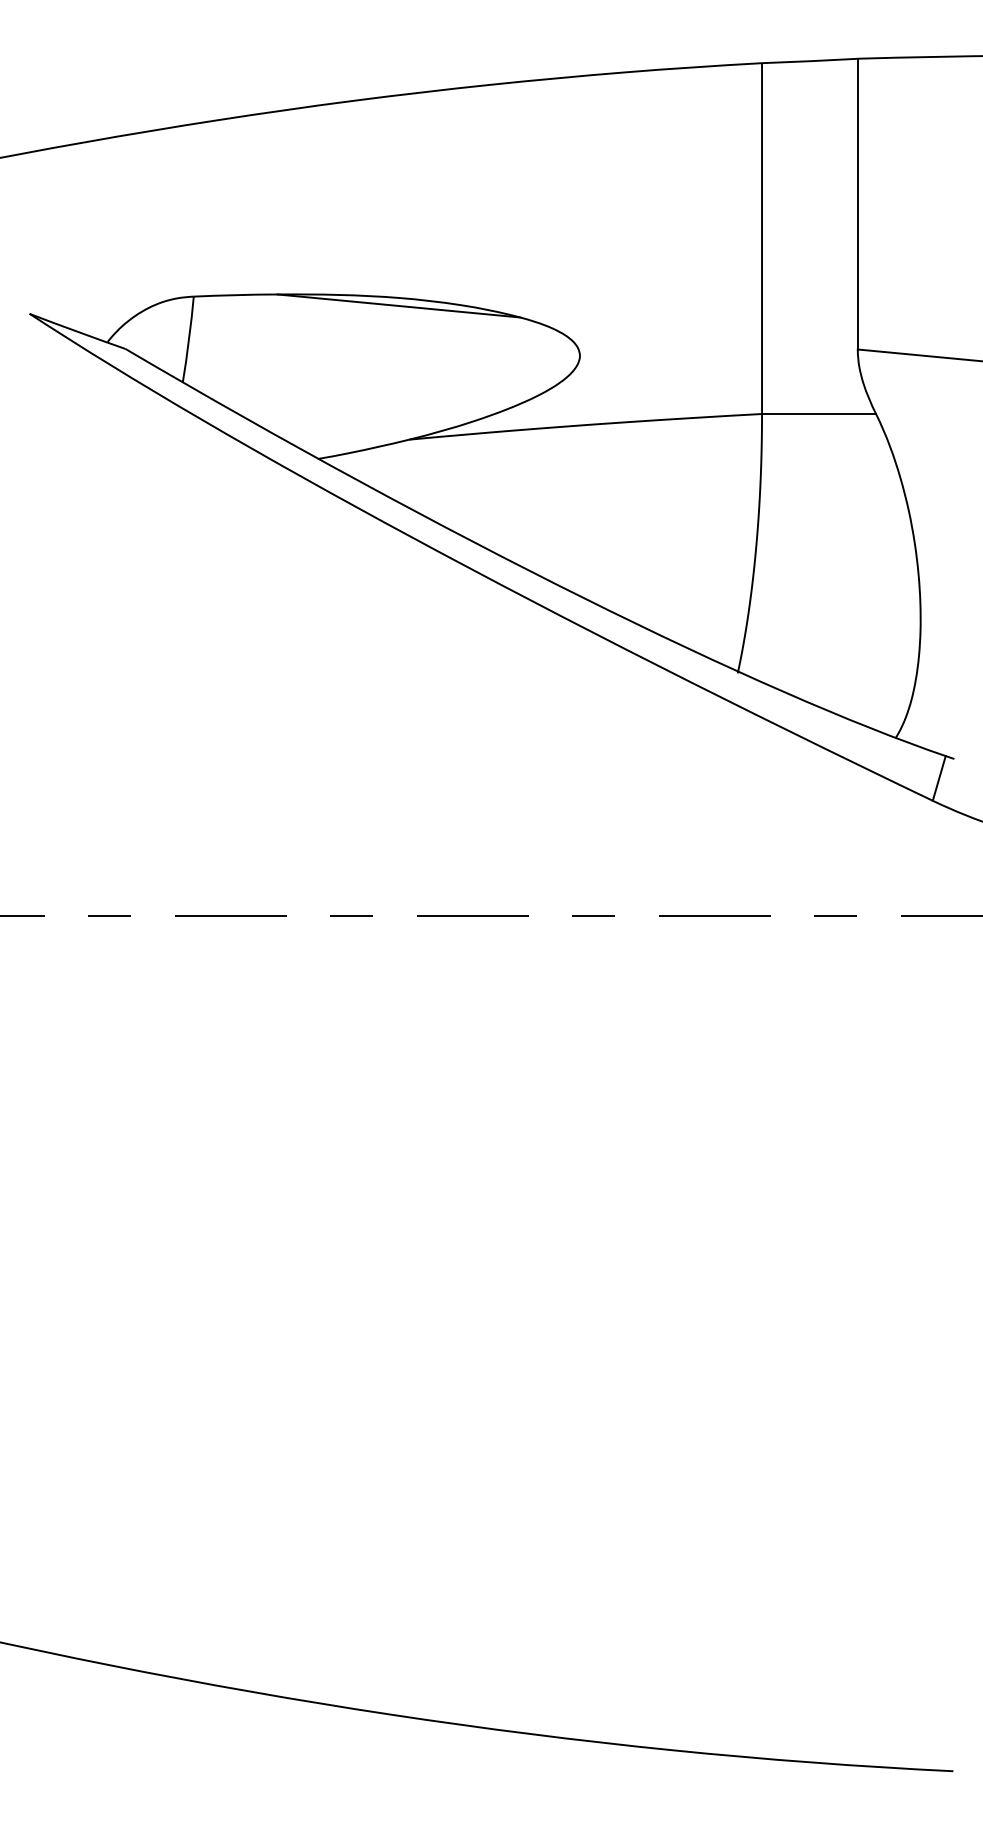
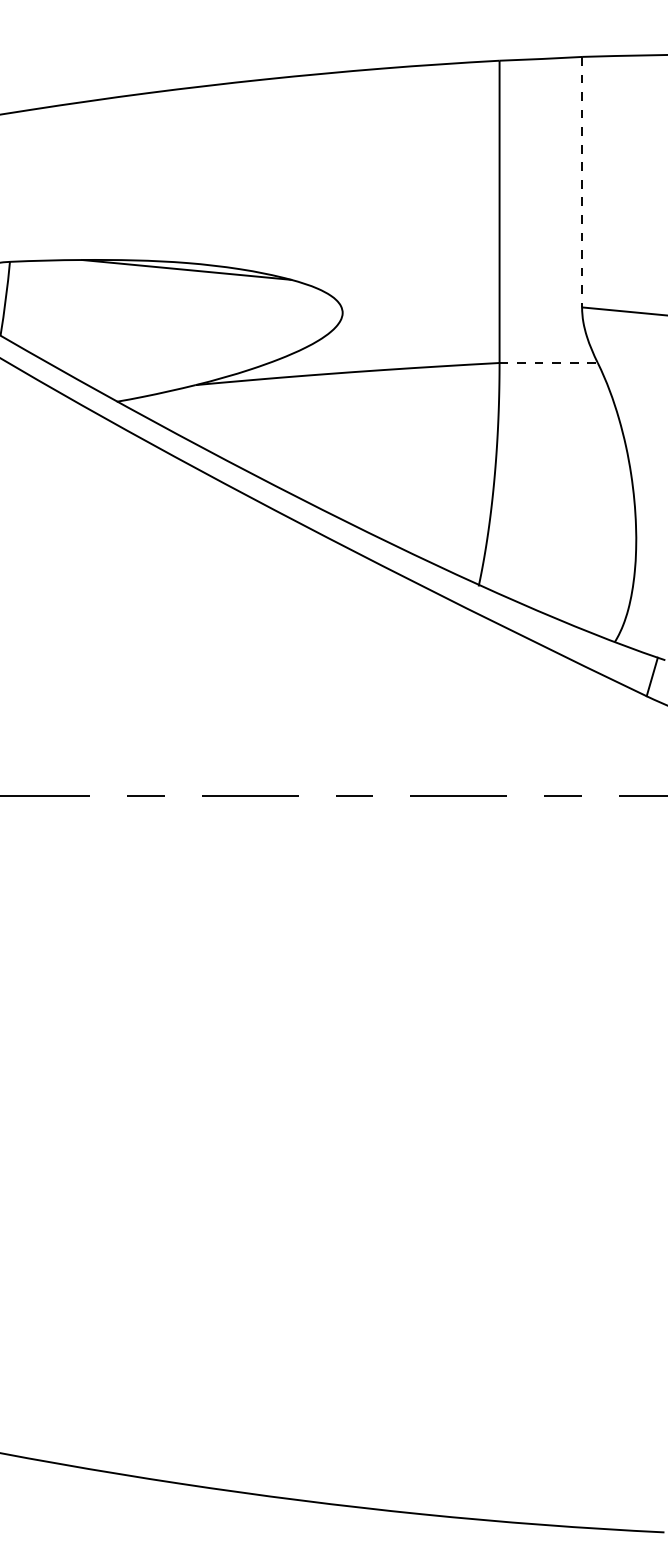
line: (857, 204) -> (581, 182), solid -> dashed
line: (819, 414) -> (549, 363), solid -> dashed

